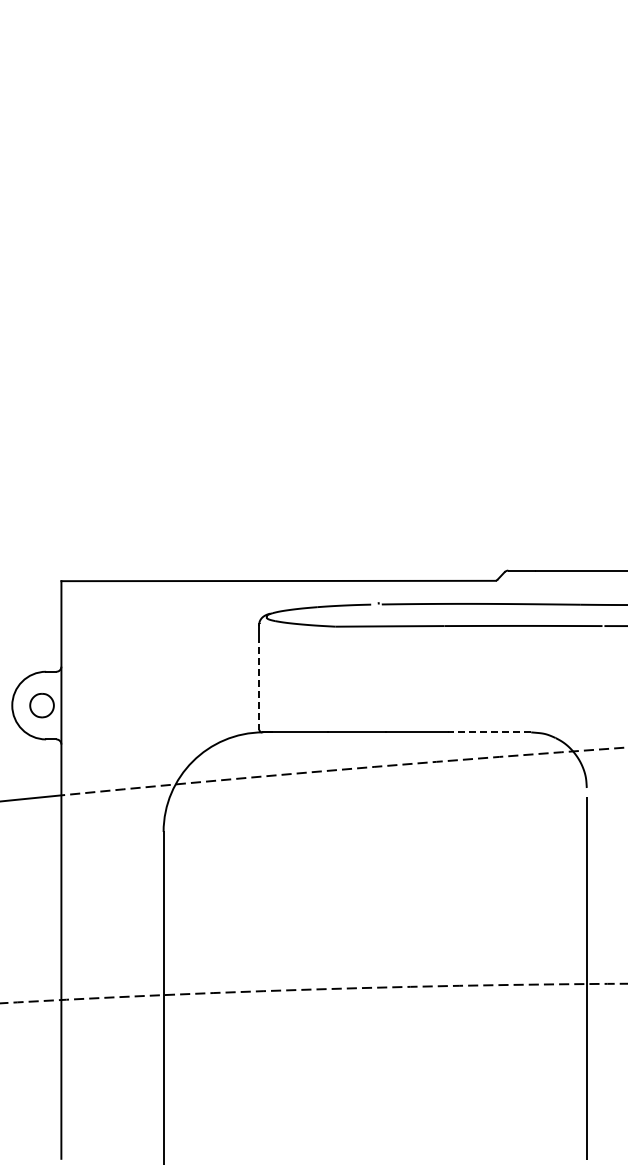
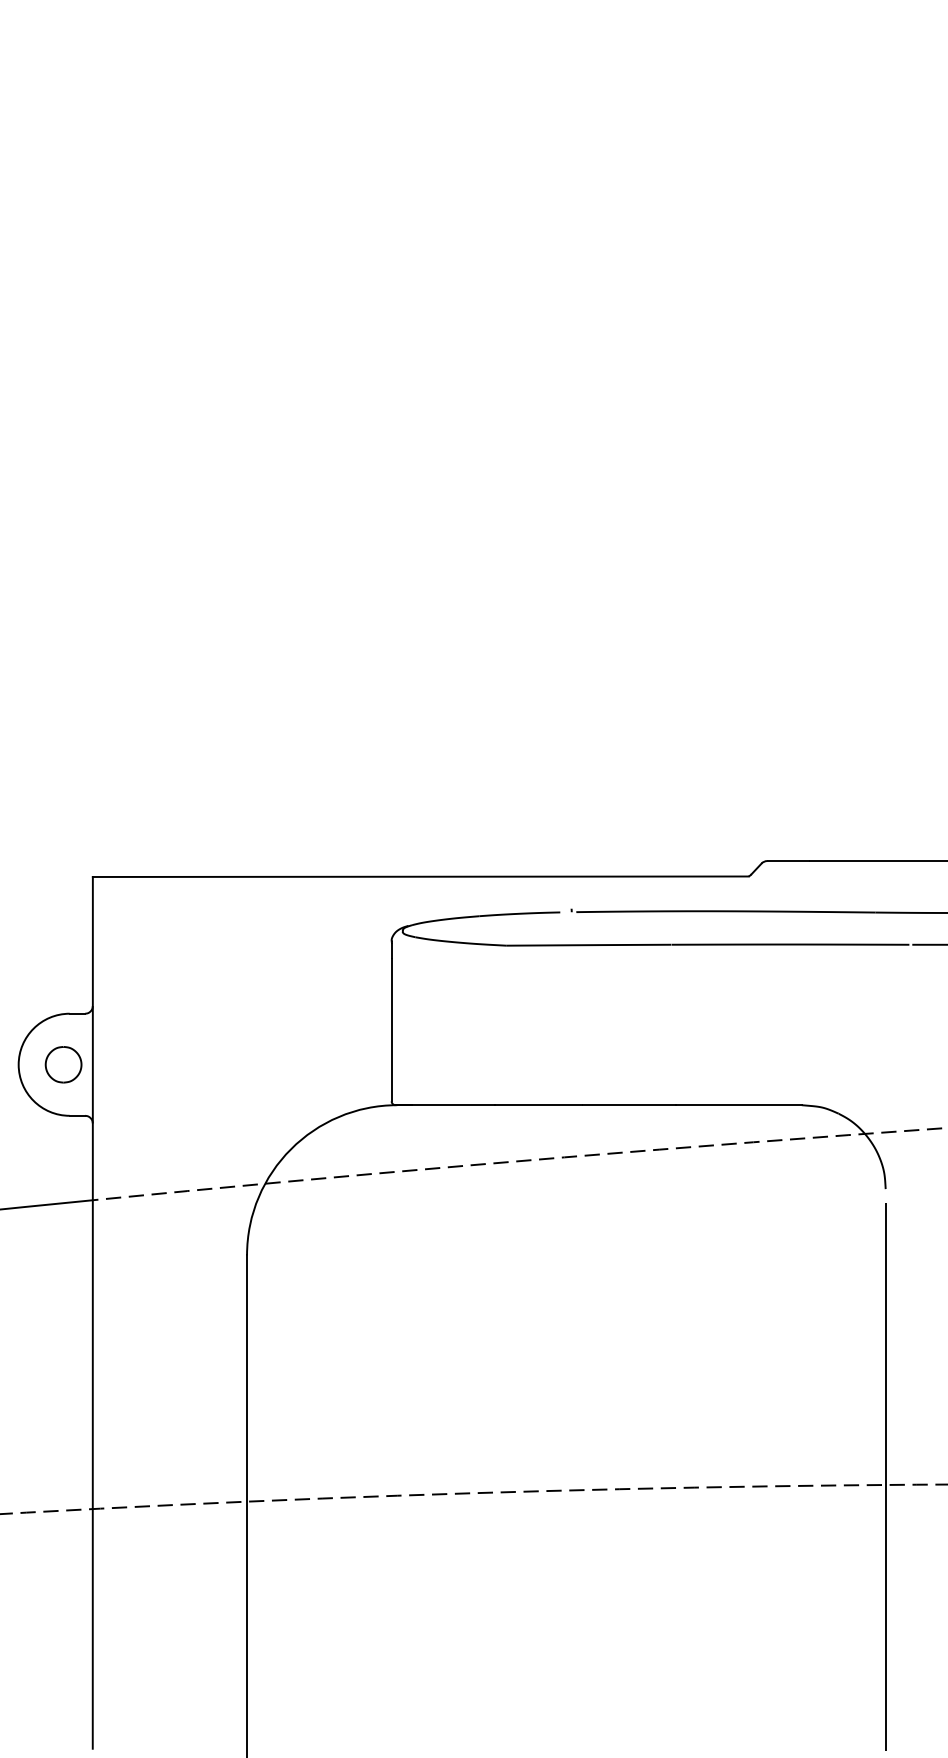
line: (259, 683) -> (391, 1031), dashed -> solid
line: (489, 732) -> (738, 1105), dashed -> solid

